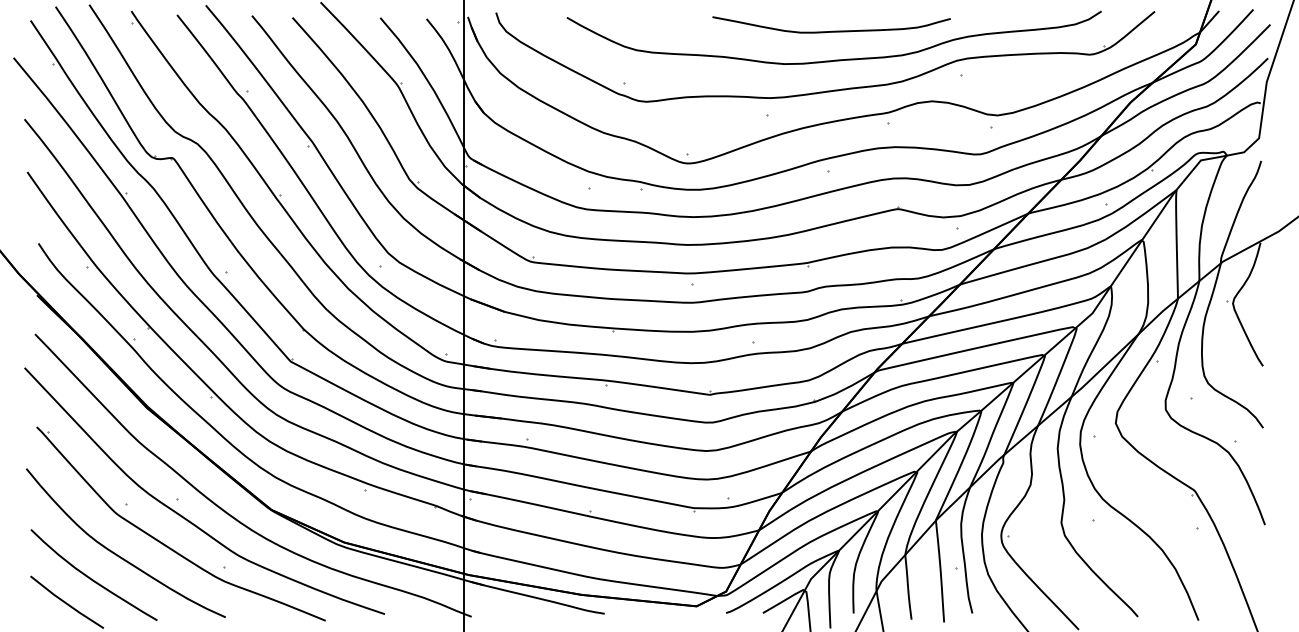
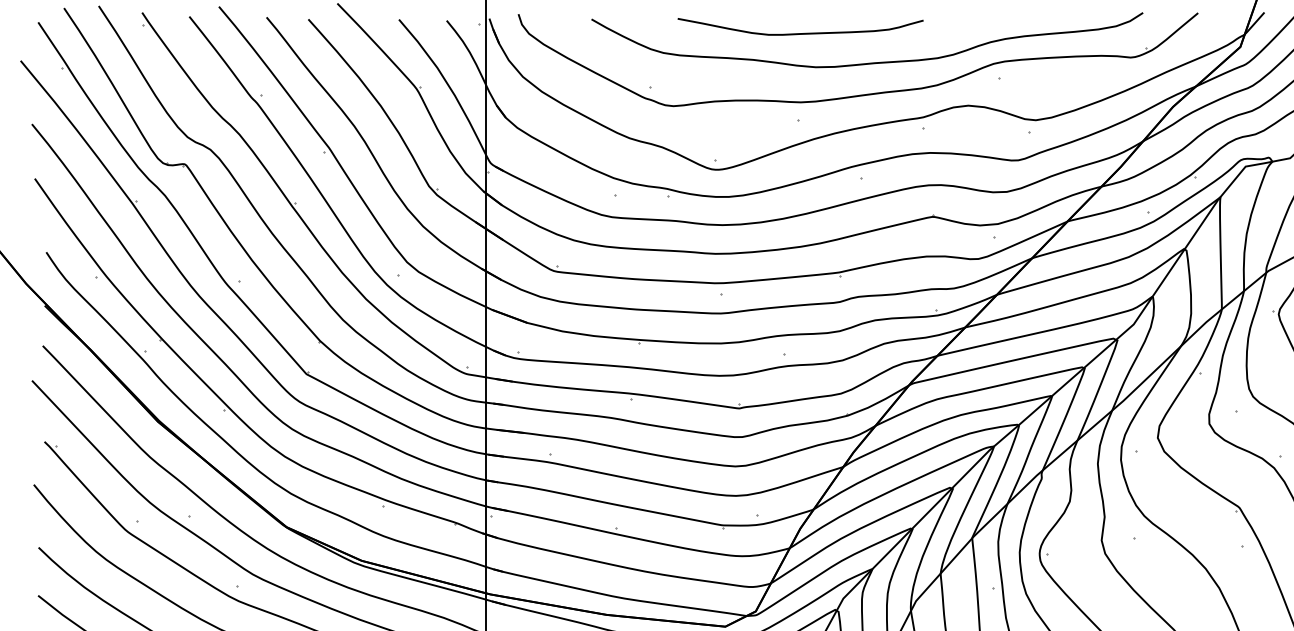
curve: (832, 30) -> (801, 32), moved

